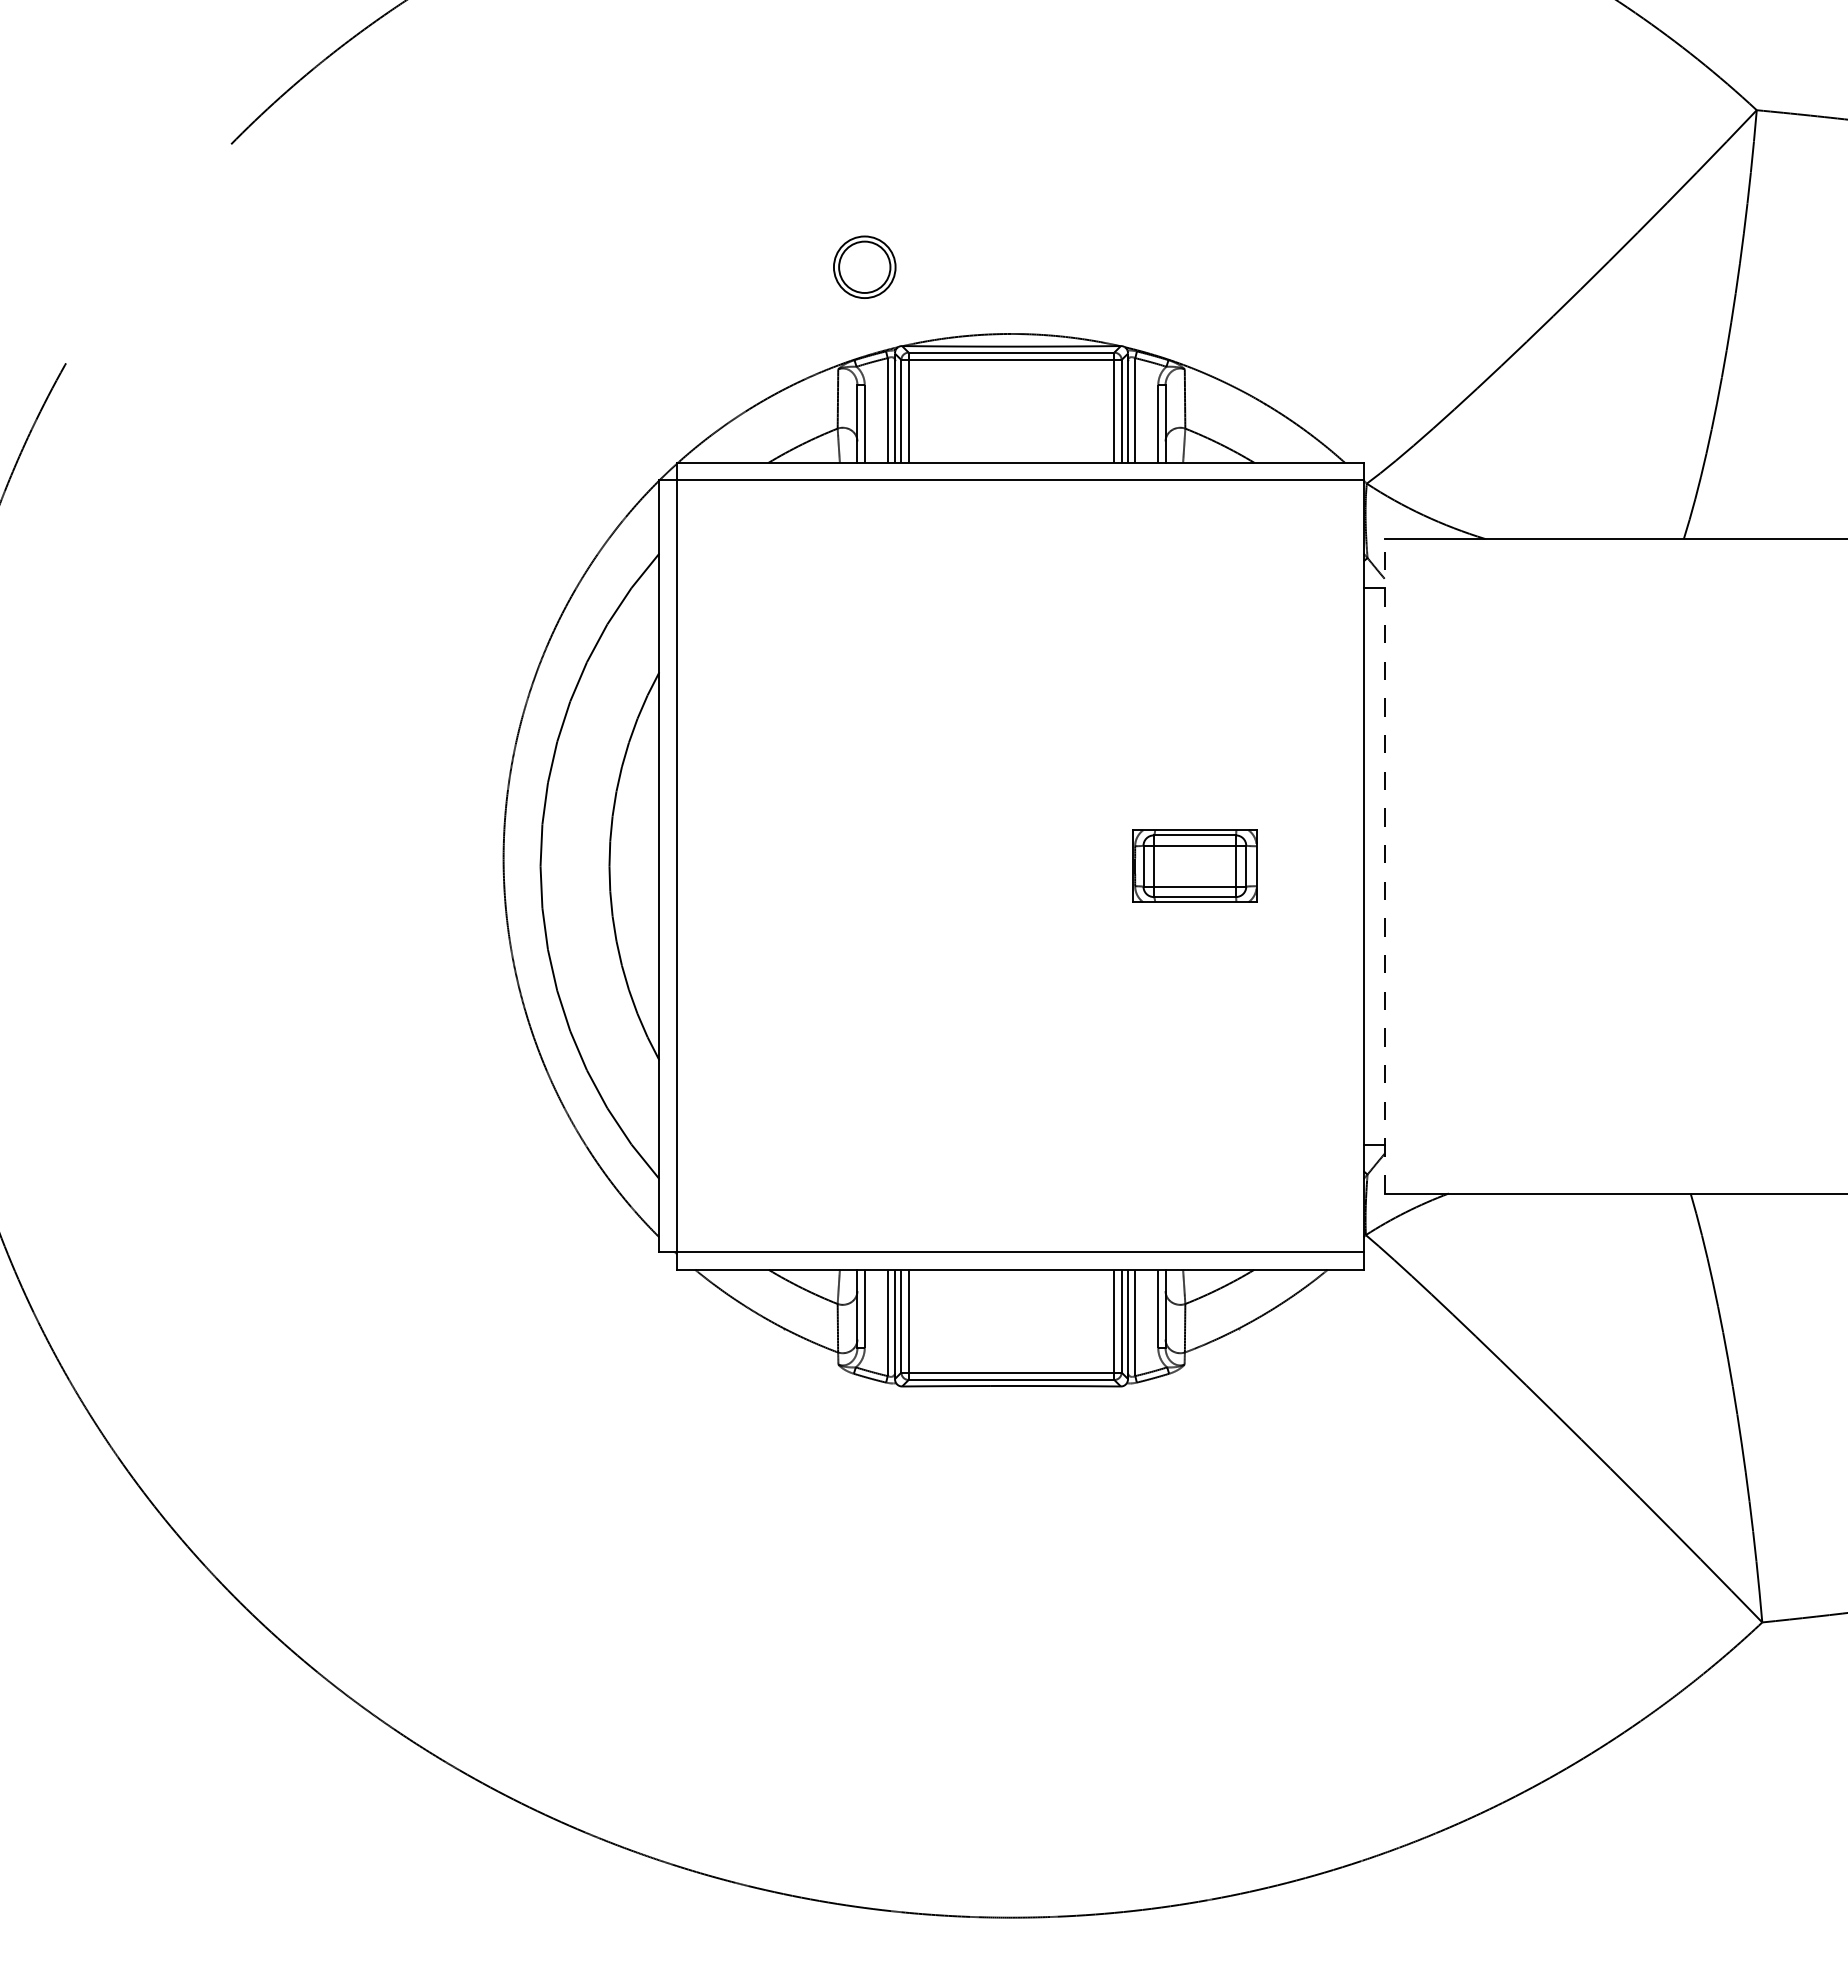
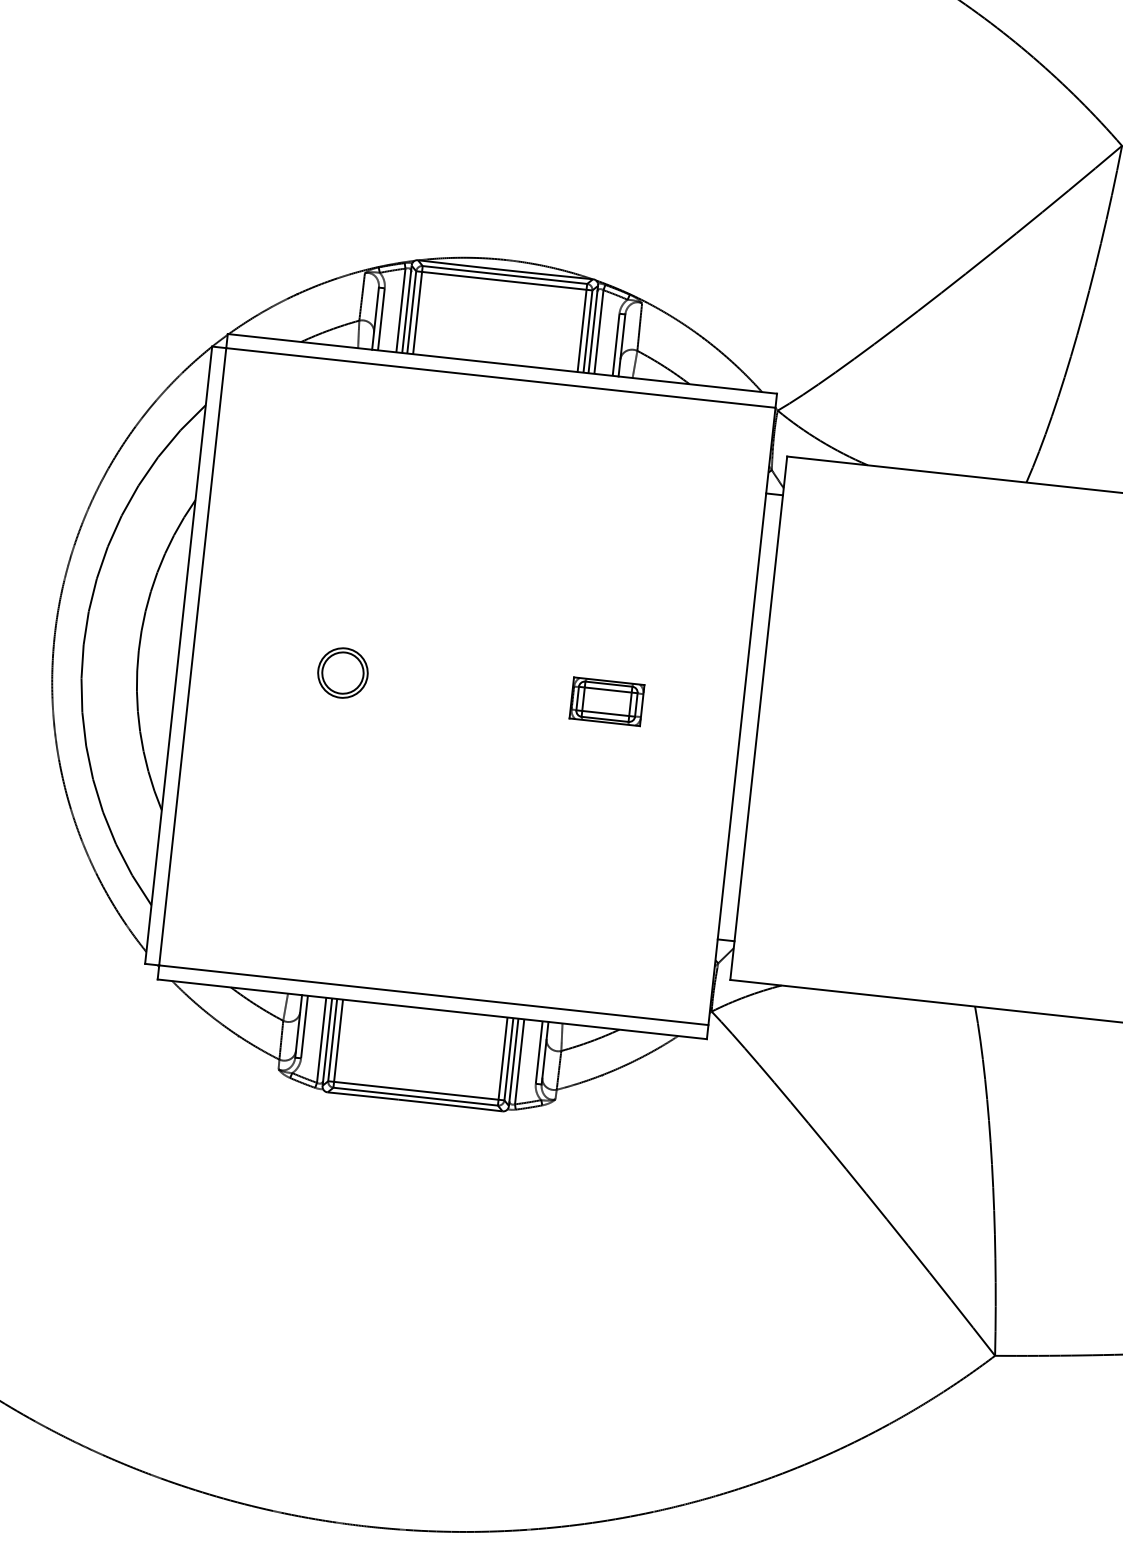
part: (864, 266) -> (342, 672), moved
line: (1384, 865) -> (758, 717), dashed -> solid
part: (1194, 866) -> (606, 701), size x0.71

